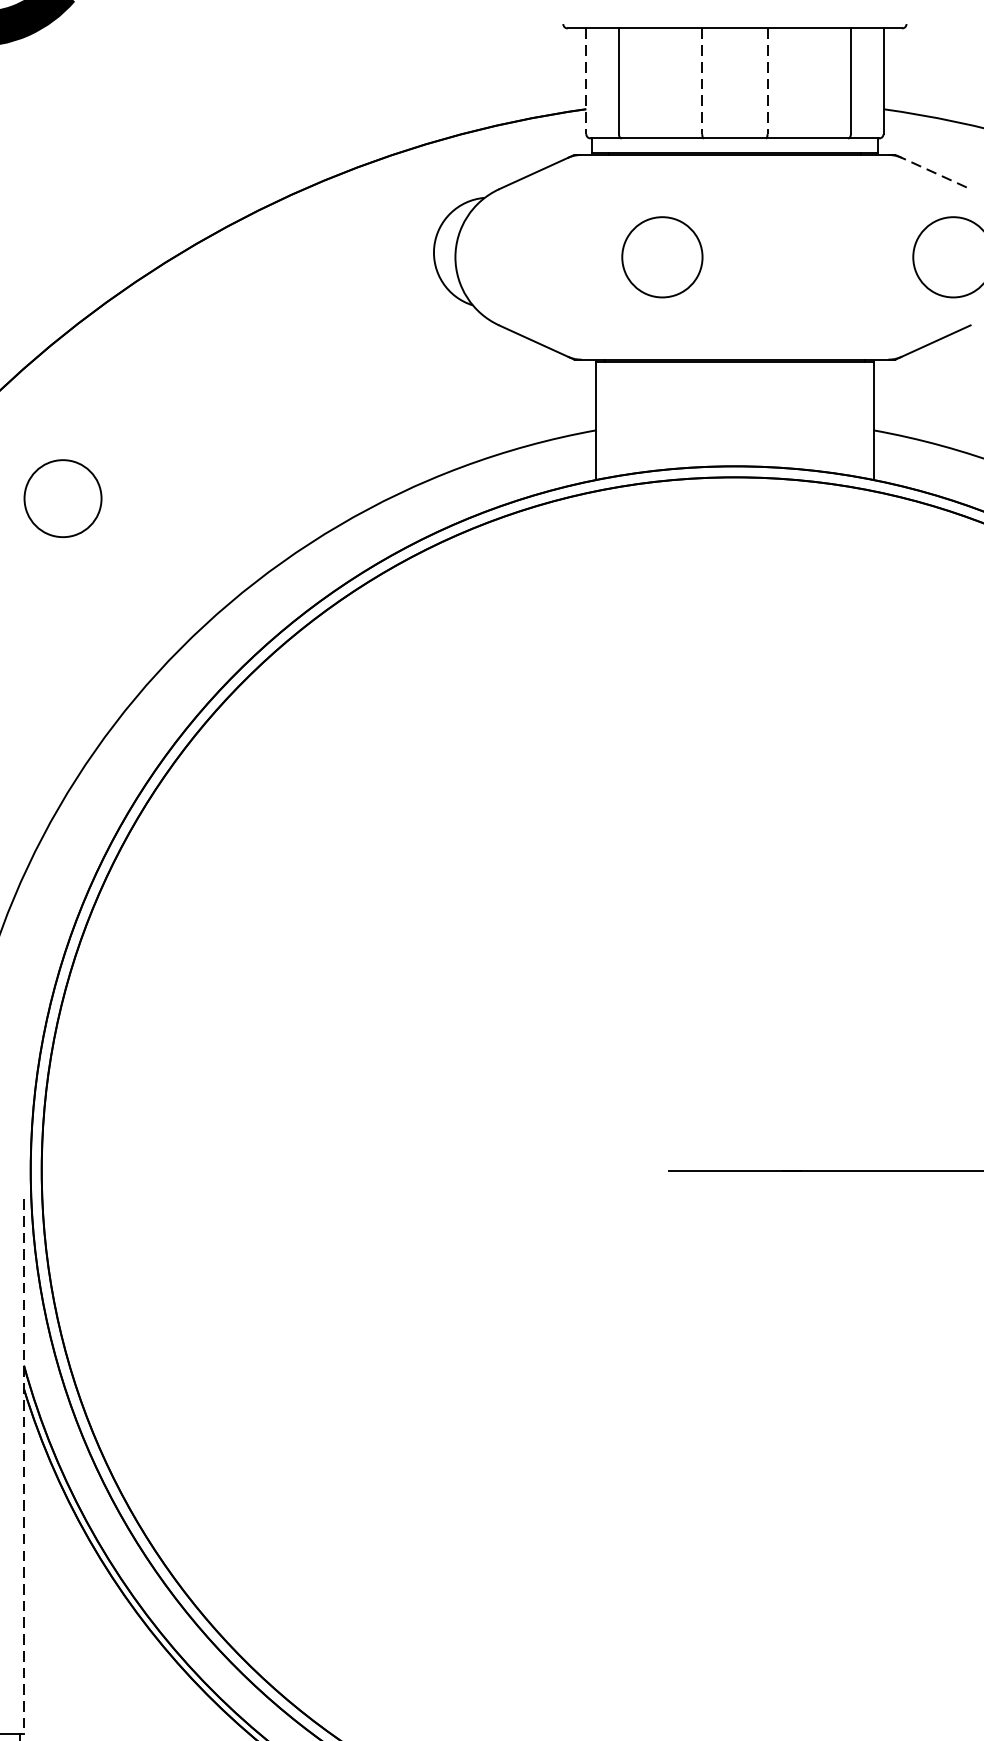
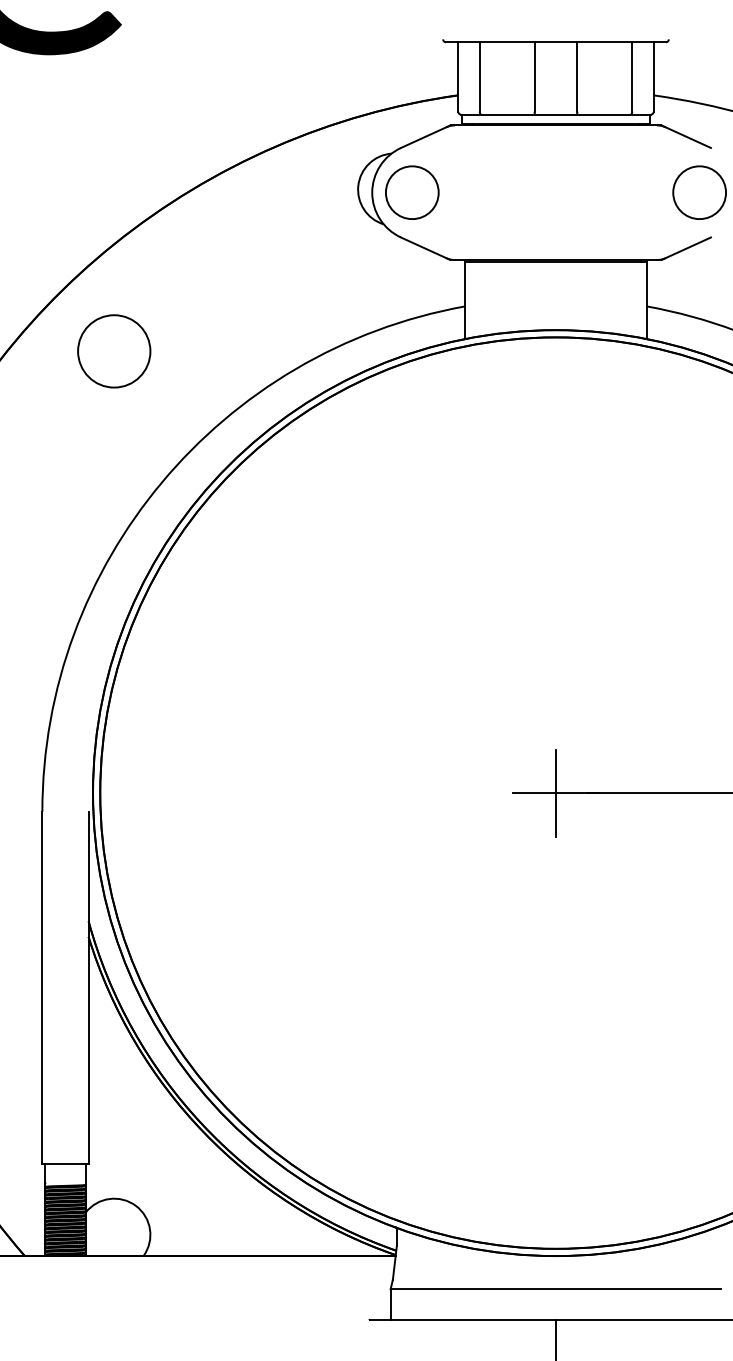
line: (586, 80) -> (458, 76), dashed -> solid
line: (702, 80) -> (534, 76), dashed -> solid
line: (767, 80) -> (577, 76), dashed -> solid
line: (933, 171) -> (686, 136), dashed -> solid
circle: (662, 256) -> (412, 192), moved
circle: (63, 498) -> (114, 351), size x1.43
line: (734, 1169) -> (555, 792), added
line: (23, 1466) -> (88, 987), dashed -> solid

